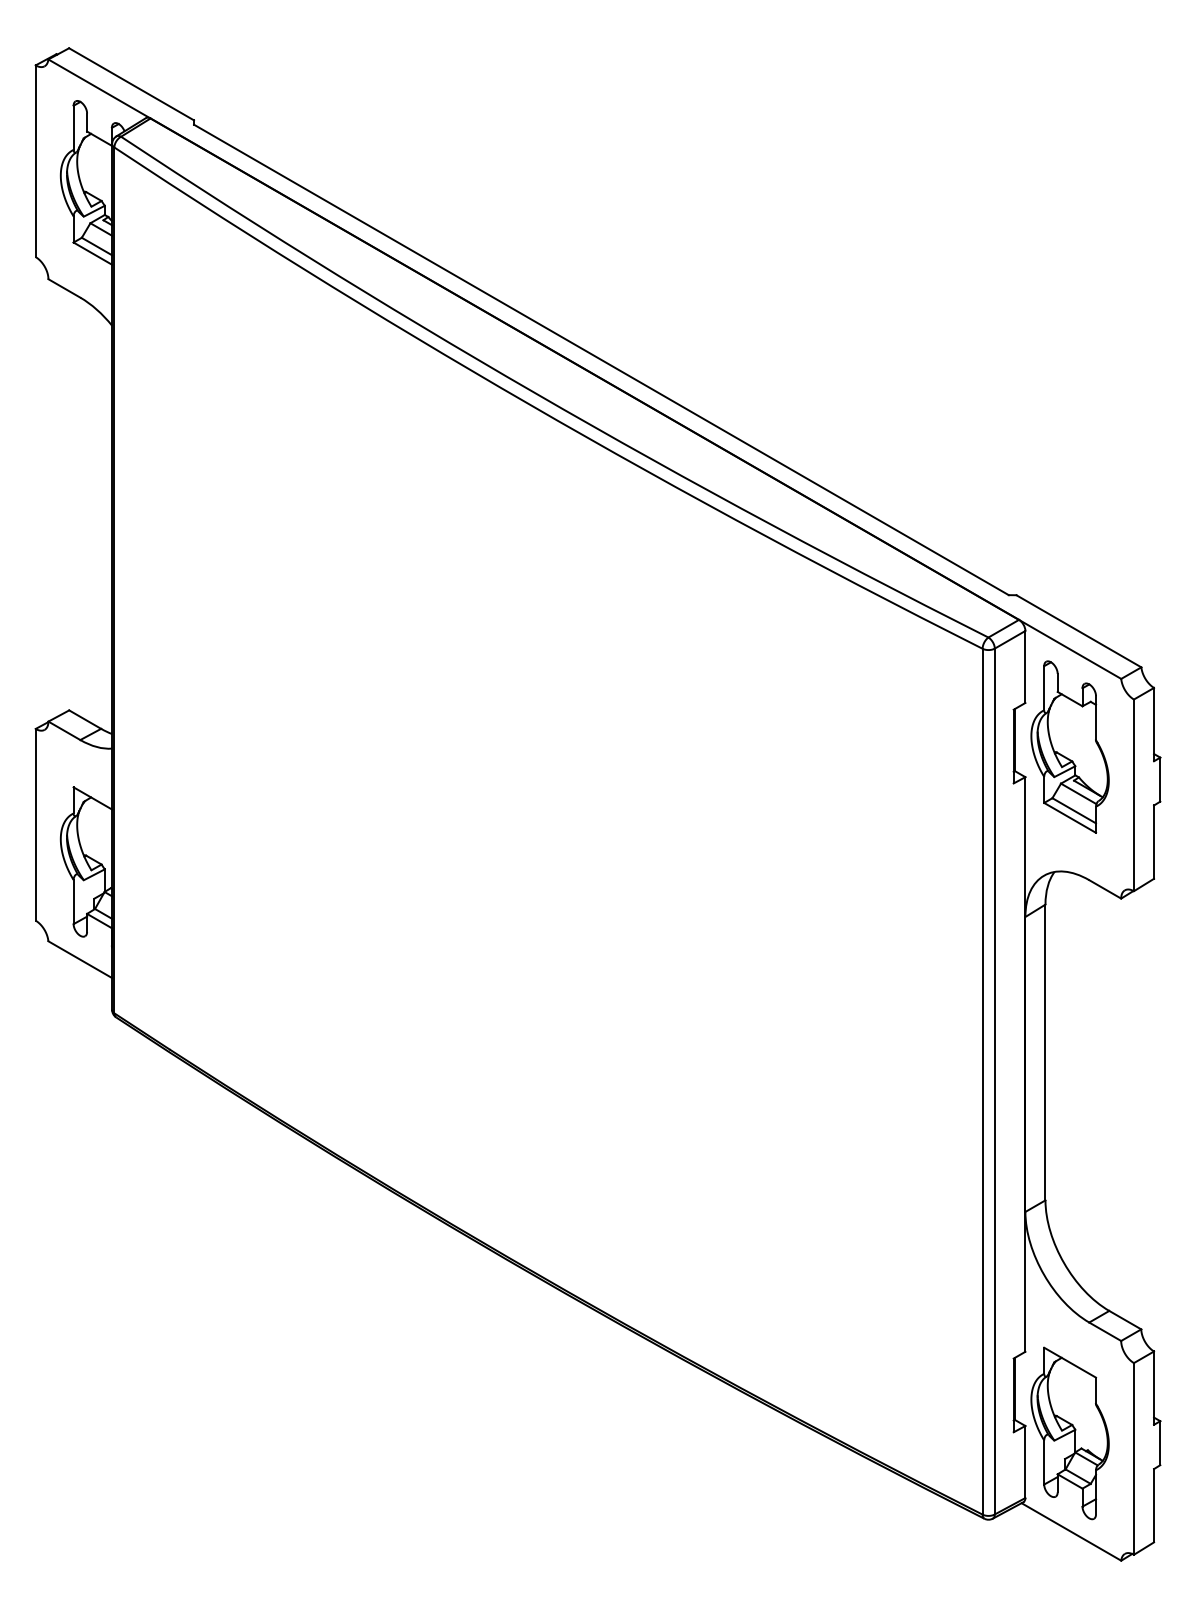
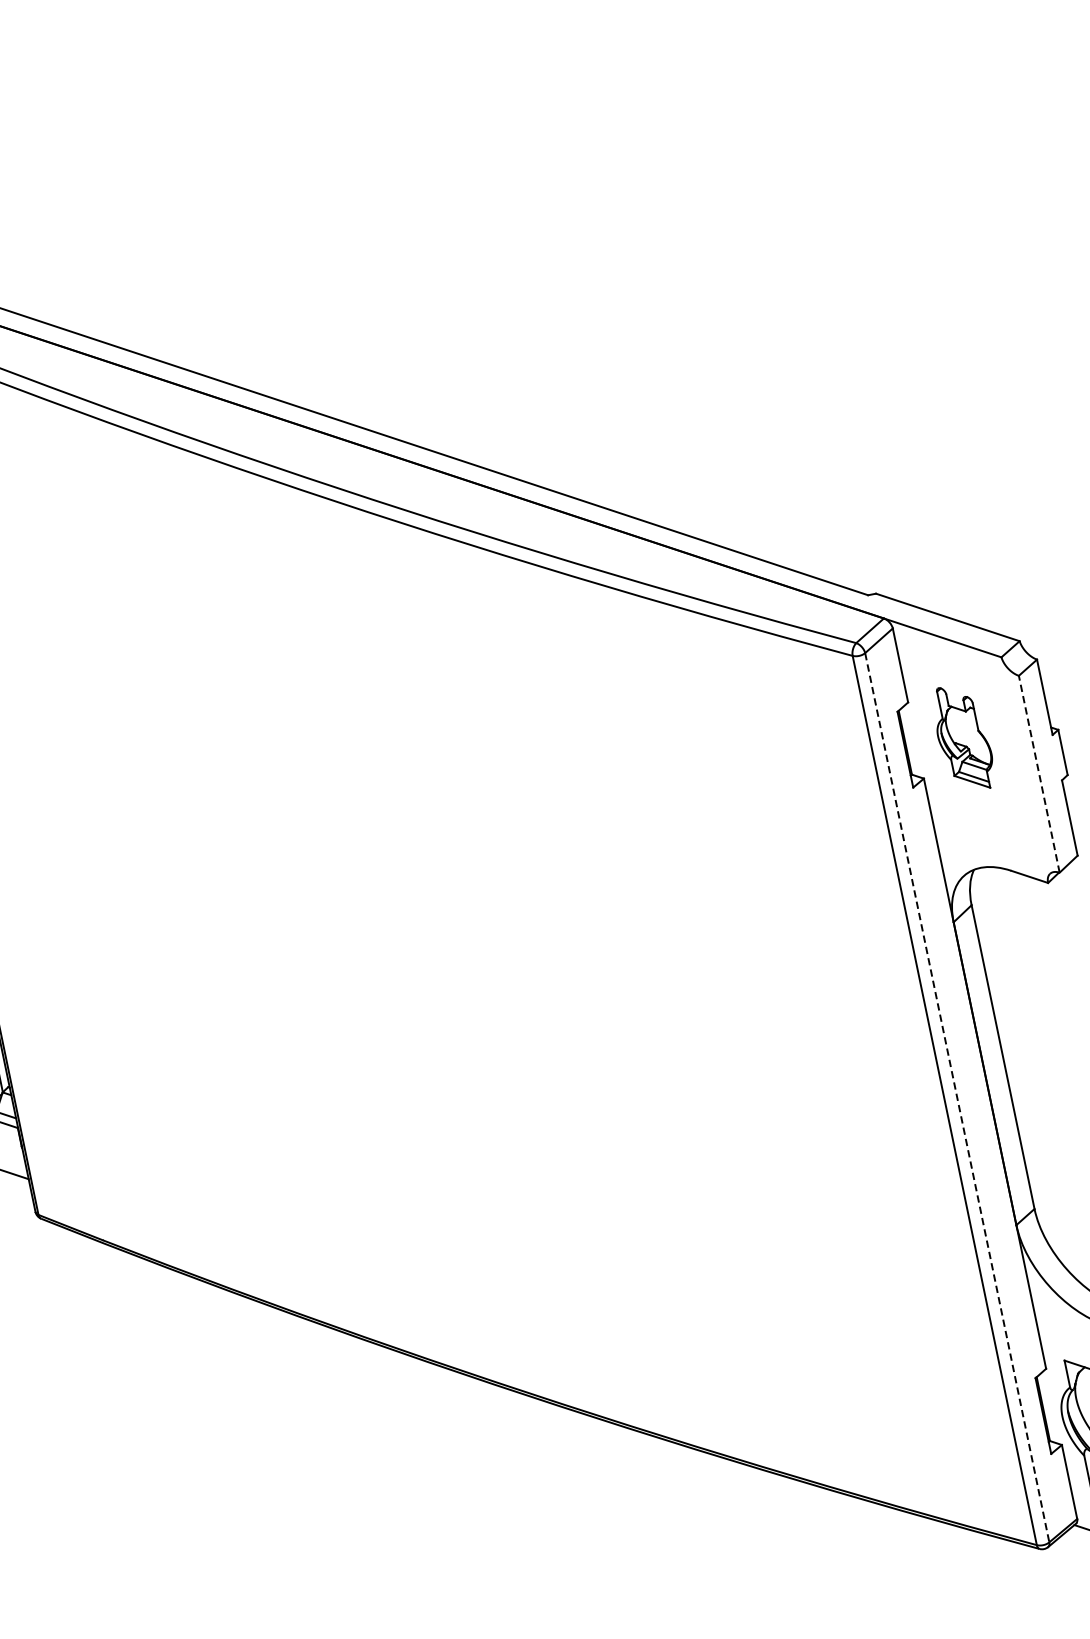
part: (1069, 746) -> (962, 737), size x0.6
line: (1133, 795) -> (1038, 774), solid -> dashed
line: (994, 1081) -> (956, 1097), solid -> dashed

